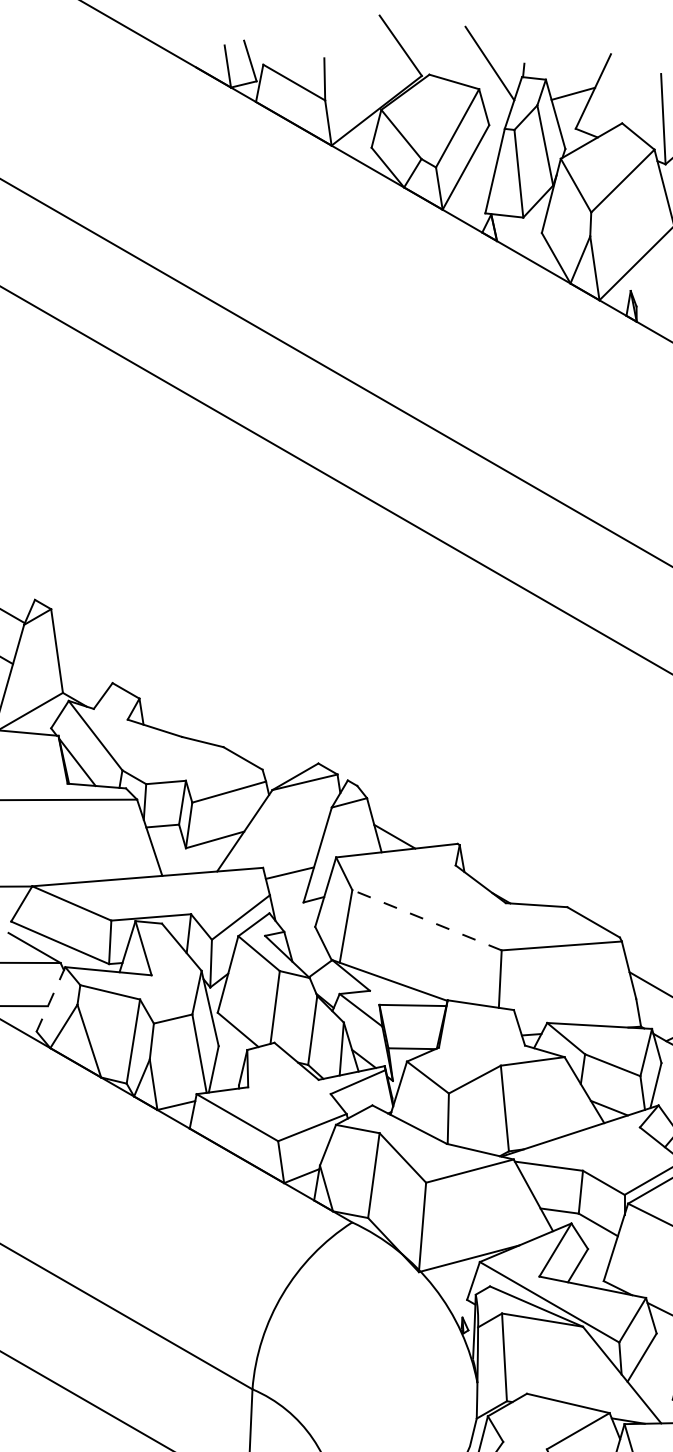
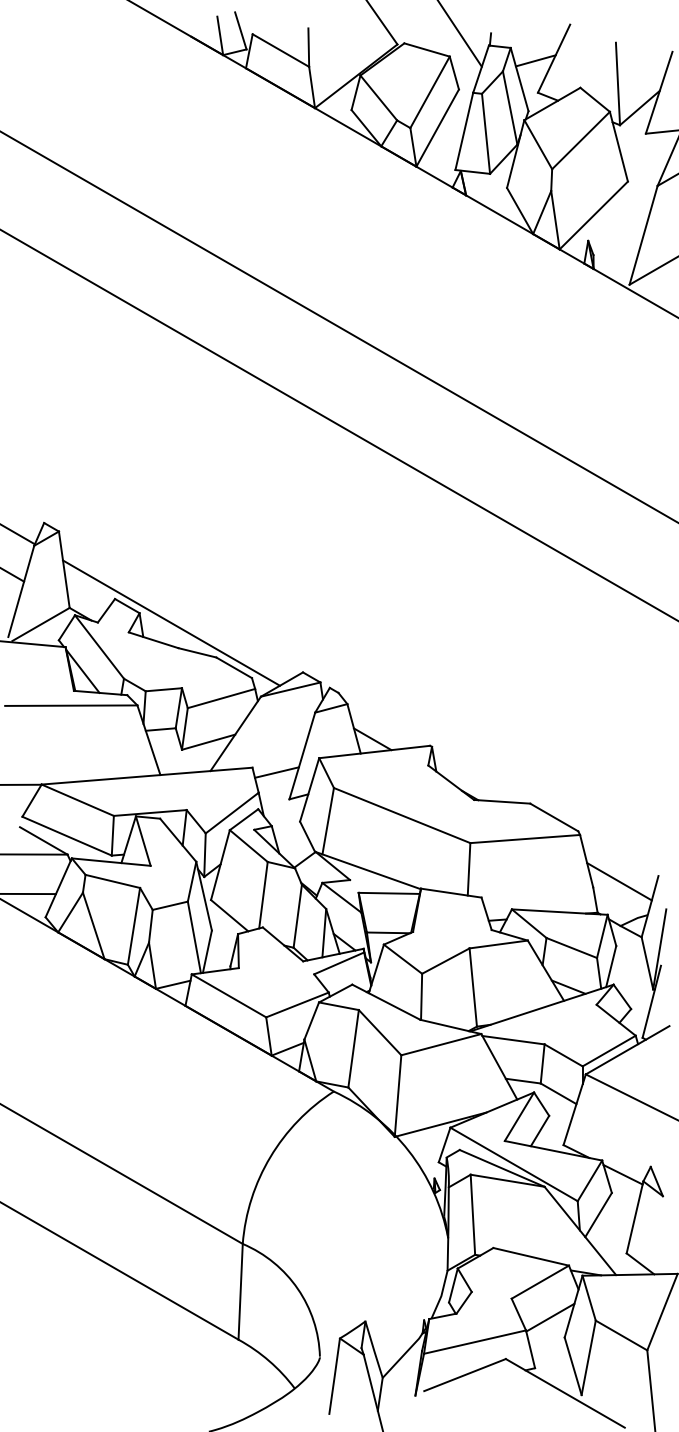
line: (174, 708) -> (171, 622), added
line: (427, 920) -> (402, 815), dashed -> solid
line: (50, 999) -> (58, 887), dashed -> solid

